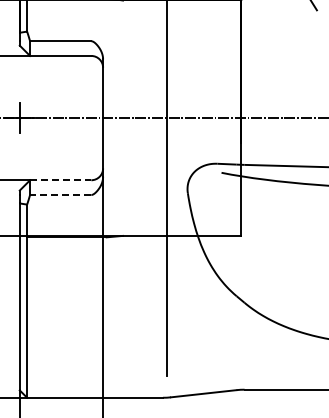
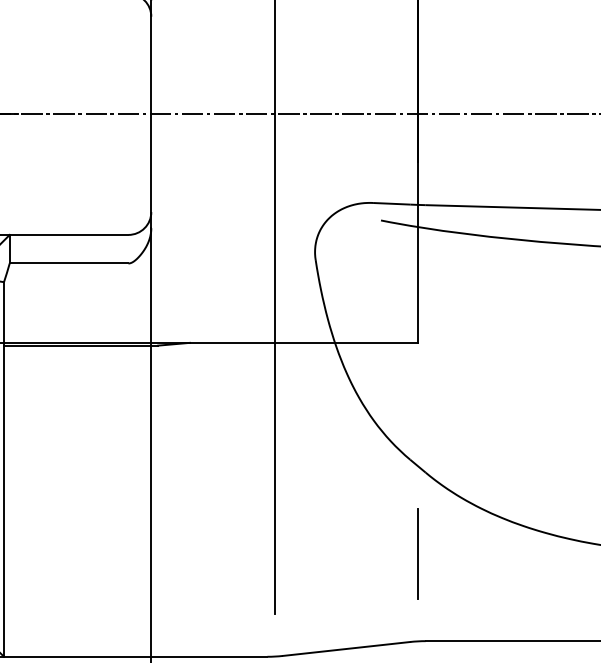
line: (60, 180) -> (68, 235), dashed -> solid
line: (60, 194) -> (68, 262), dashed -> solid
line: (240, 344) -> (417, 553), added

